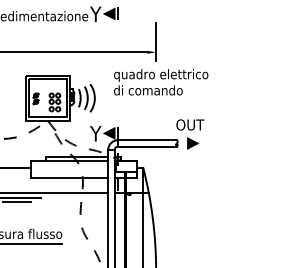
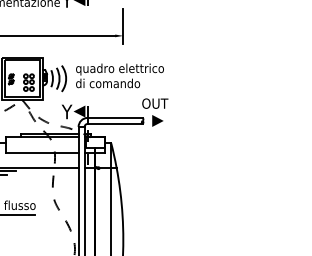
text: (160, 81) -> (119, 75), moved

